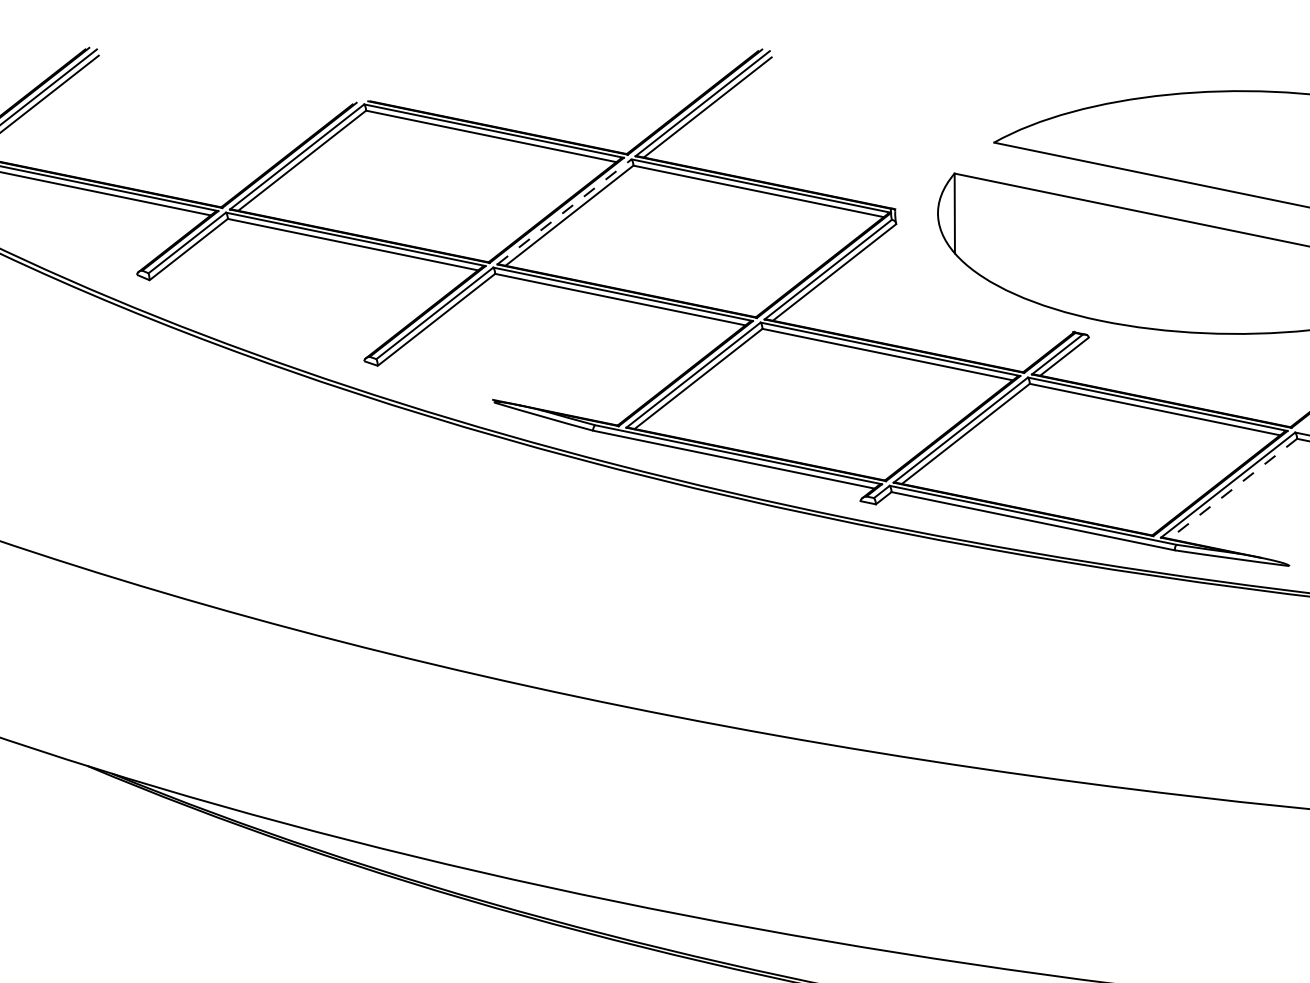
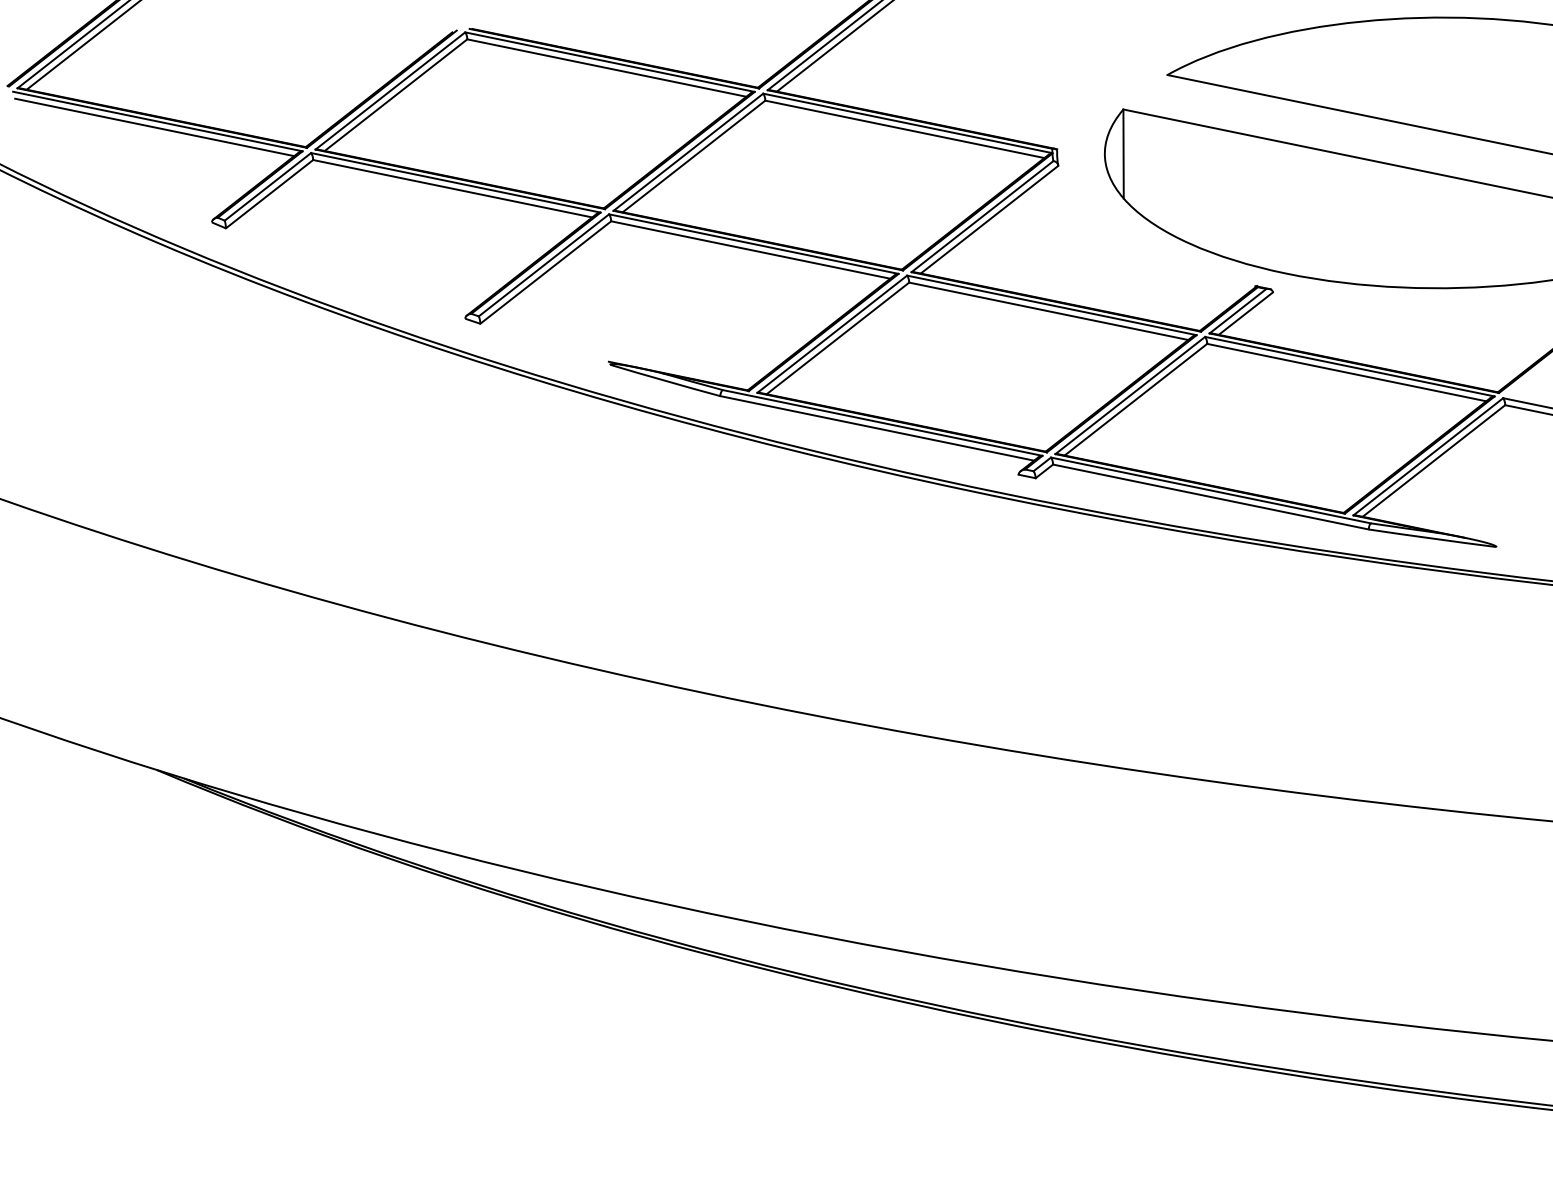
line: (564, 211) -> (688, 151), dashed -> solid
line: (1232, 489) -> (1433, 461), dashed -> solid

